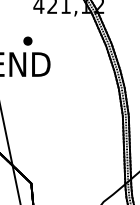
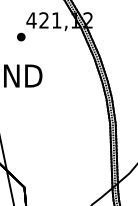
part: (28, 40) -> (21, 36), moved

